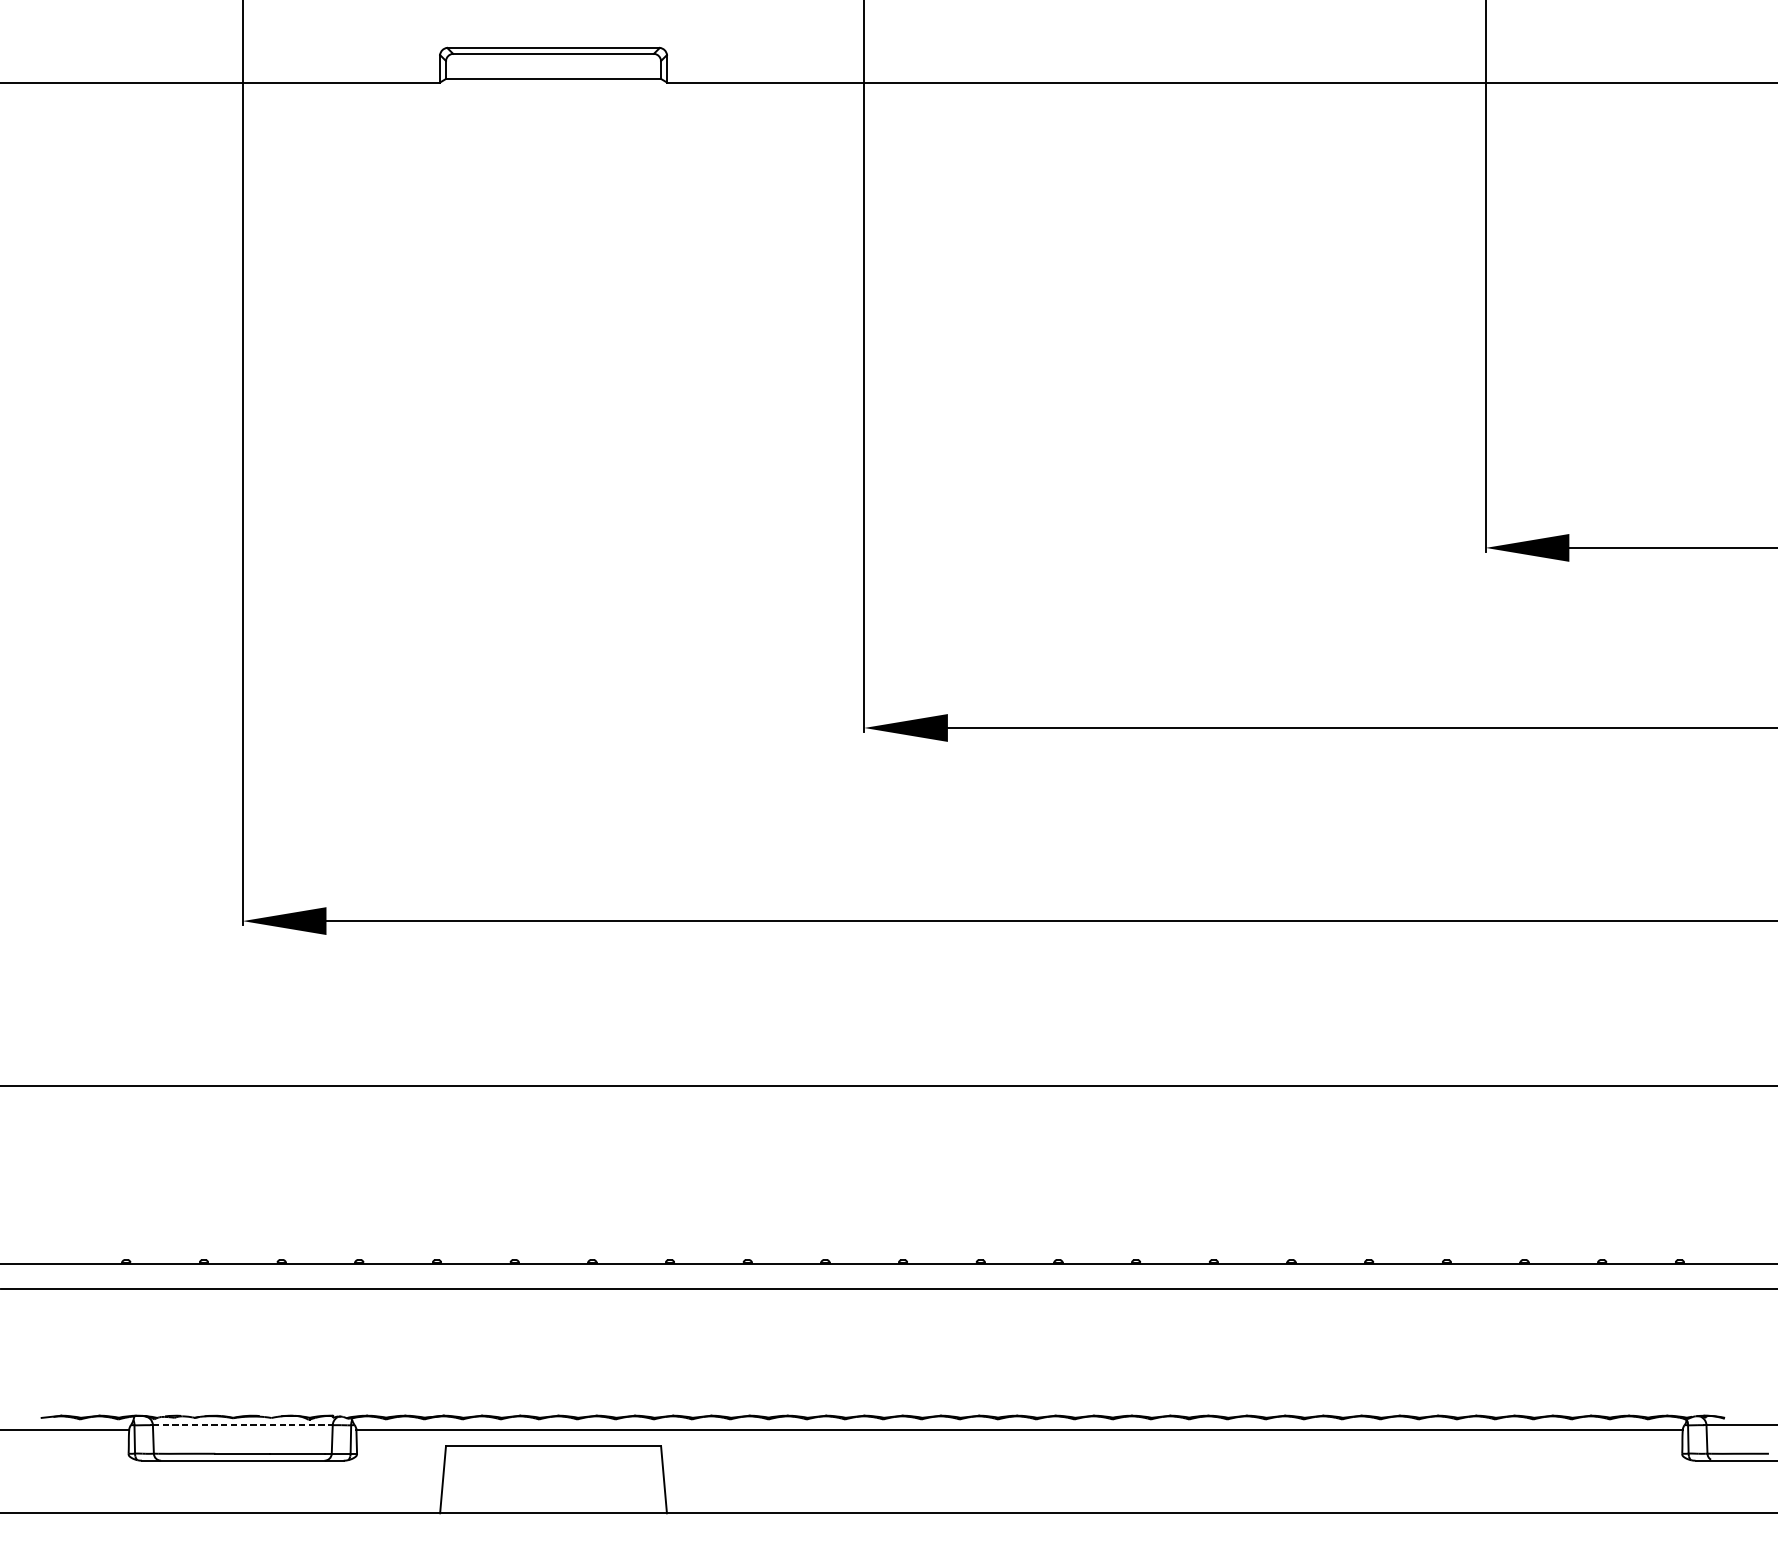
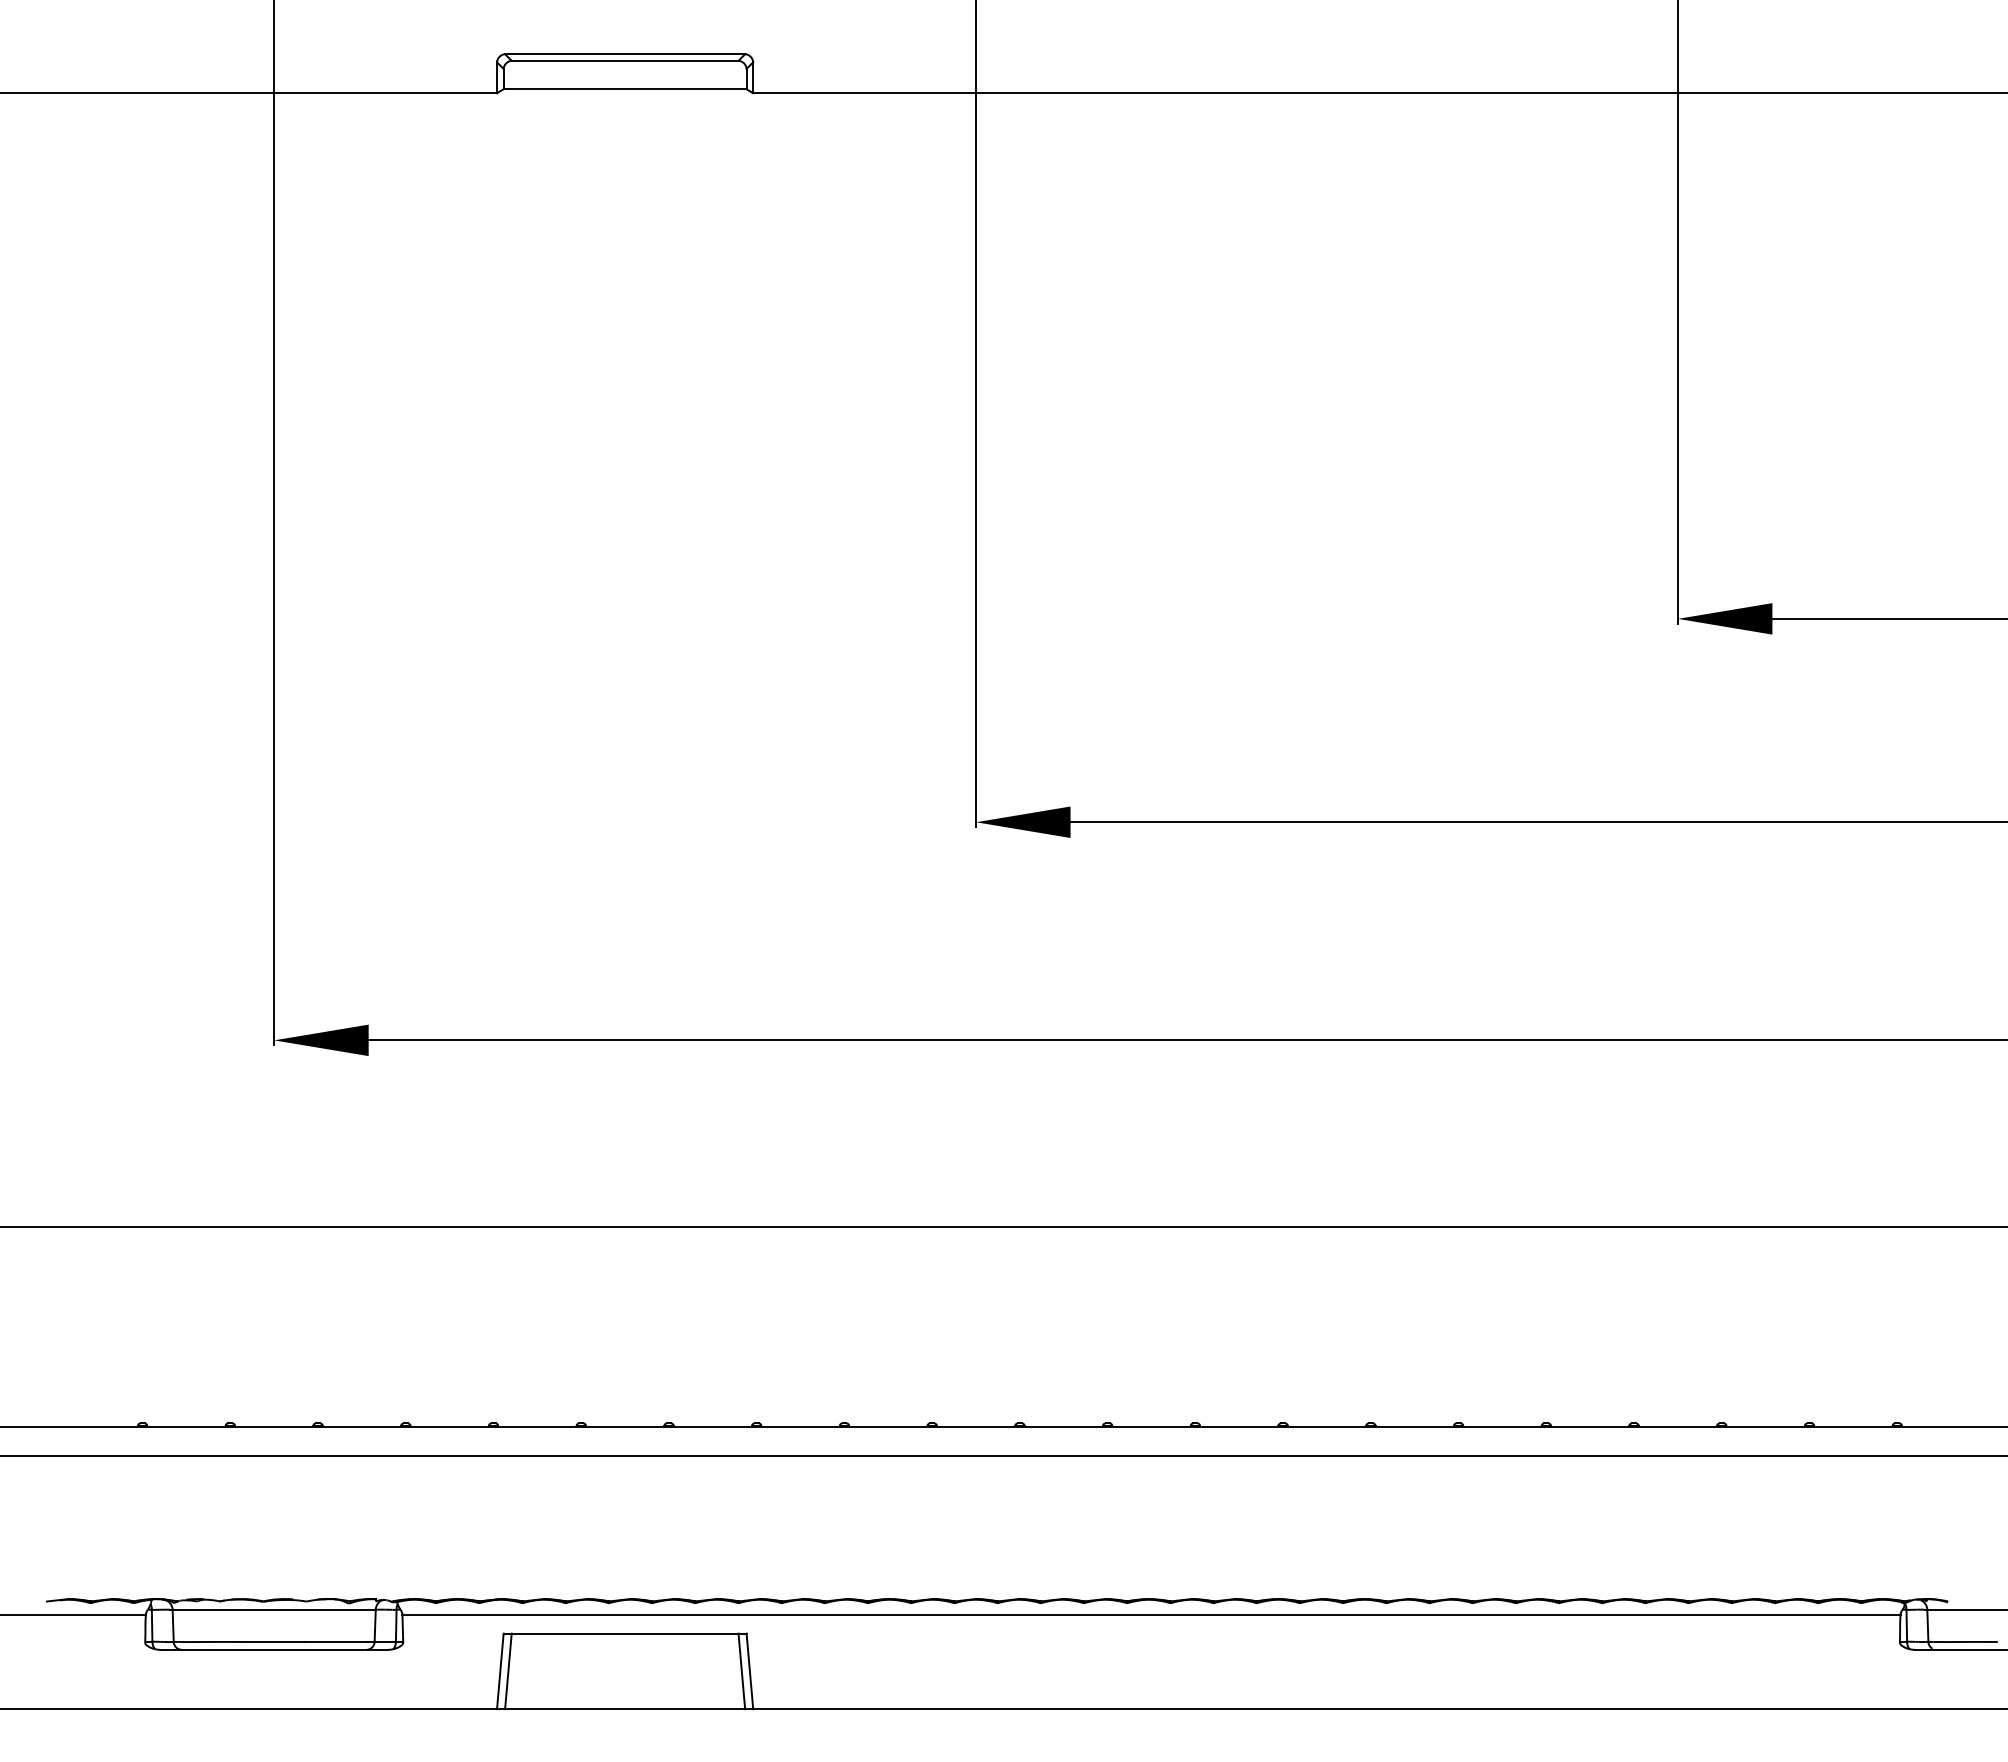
line: (243, 1425) -> (274, 1609), dashed -> solid
line: (450, 1479) -> (508, 1671), added
line: (656, 1479) -> (741, 1671), added

